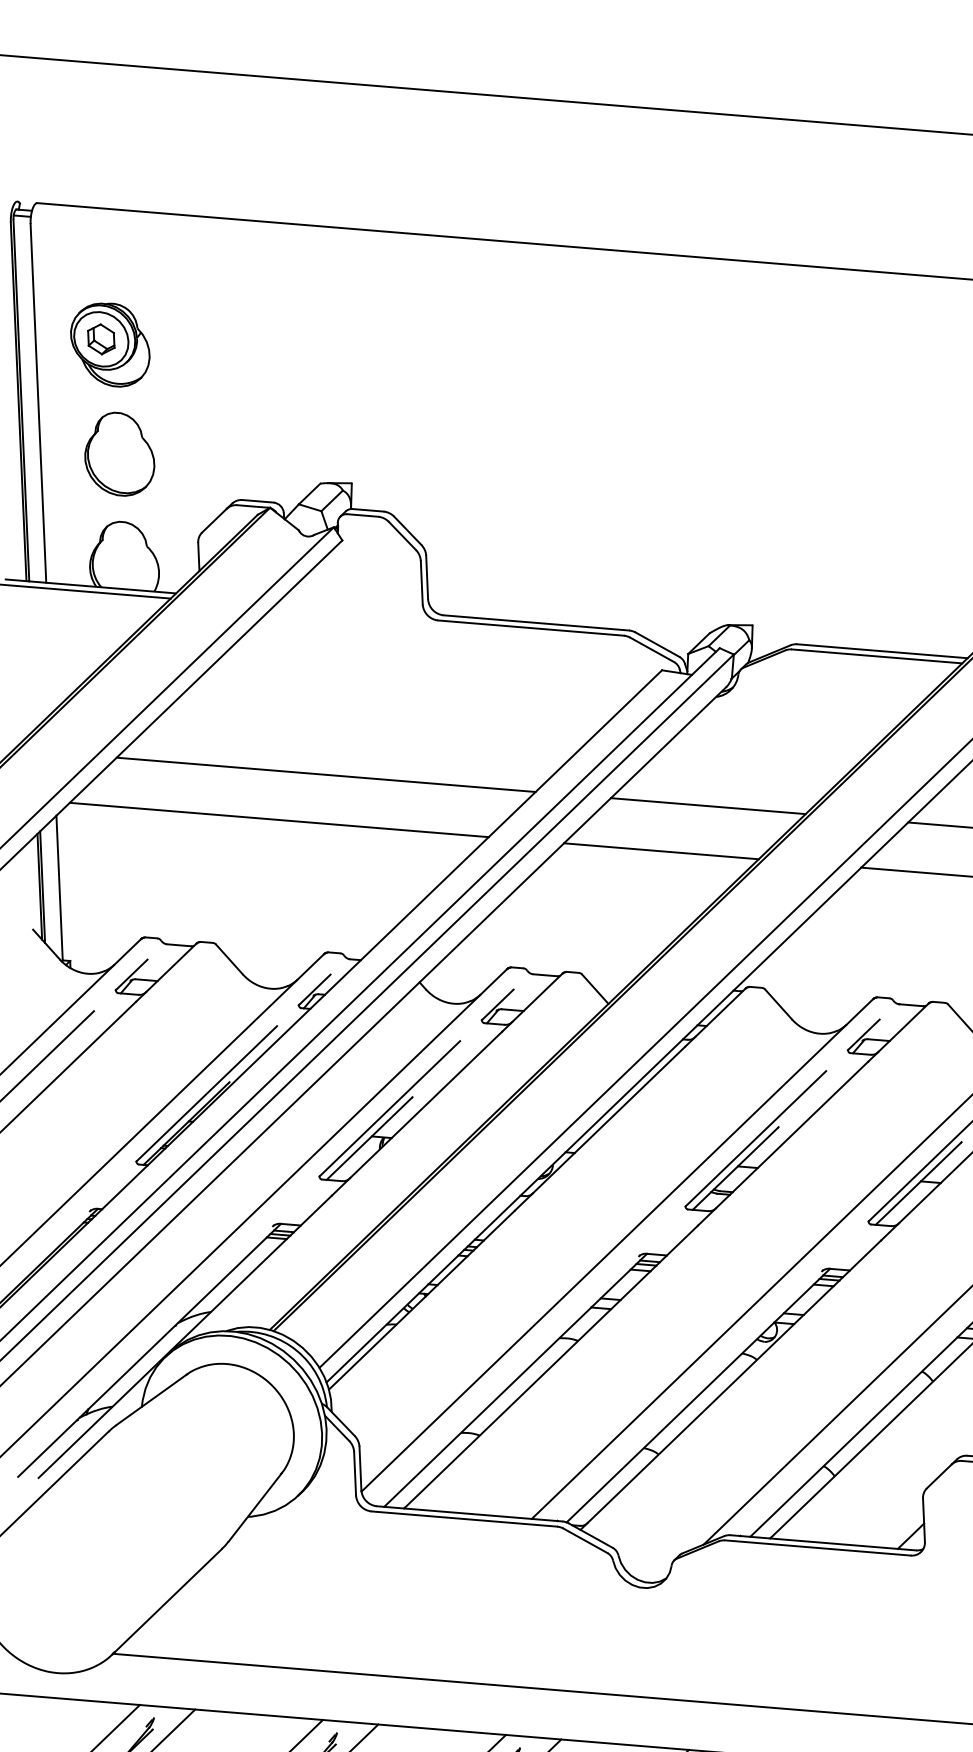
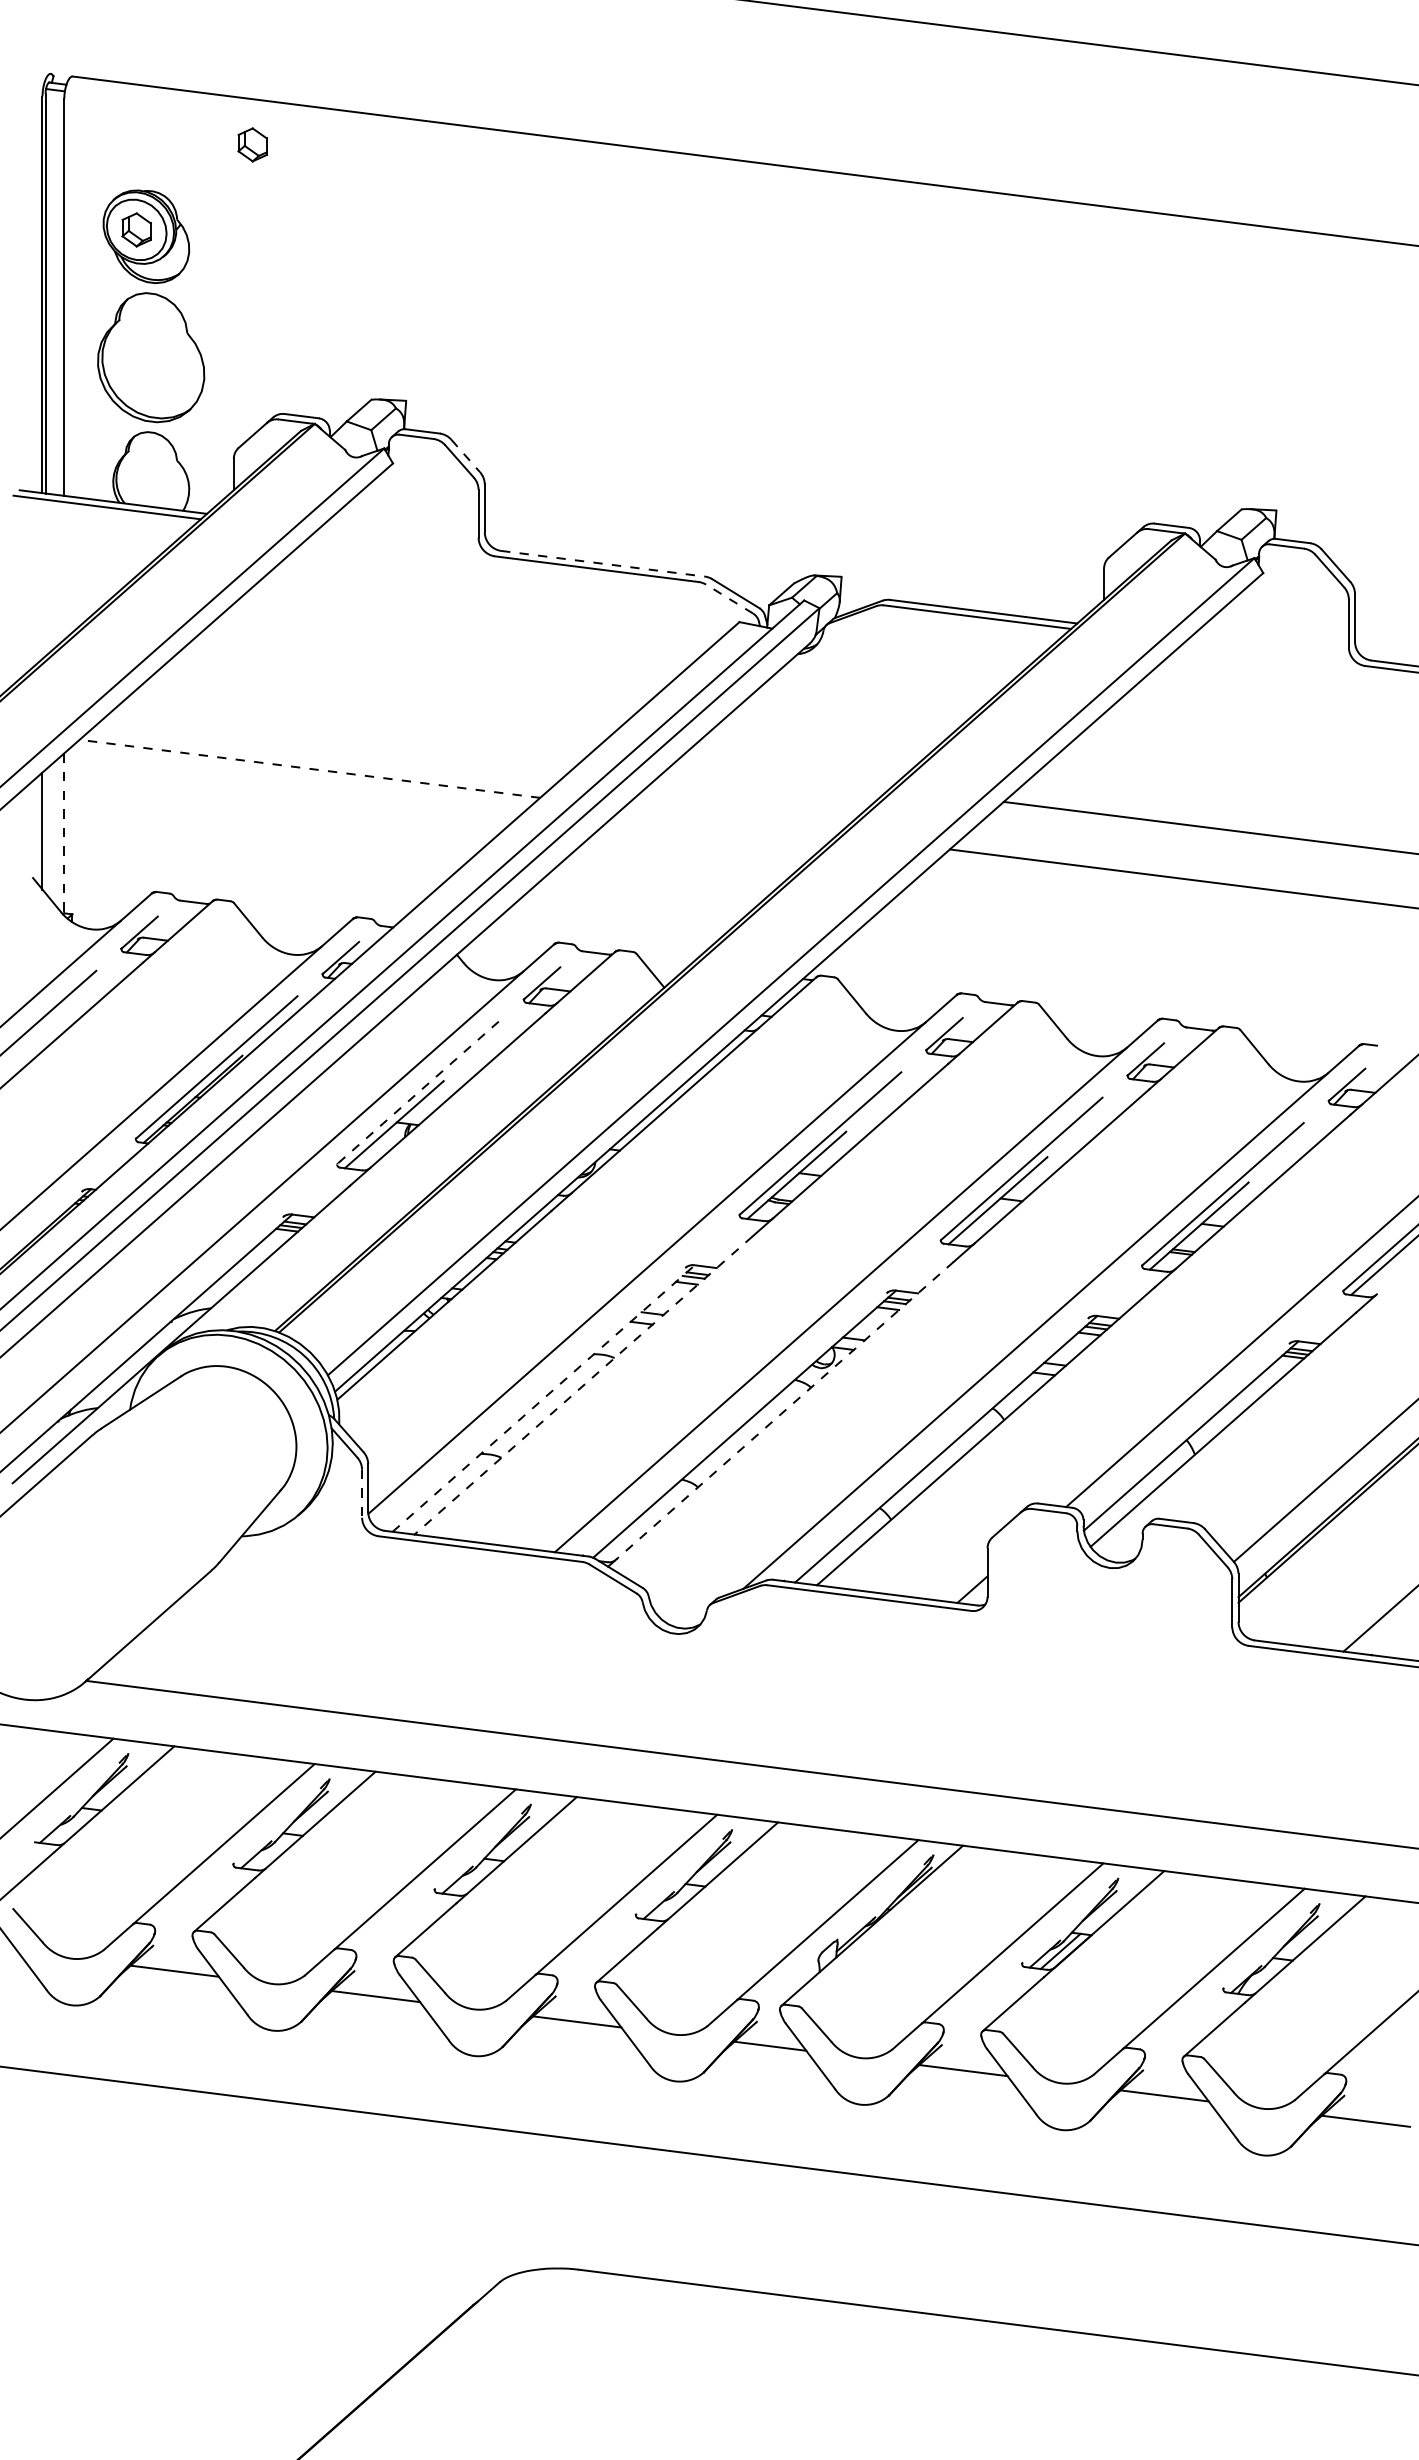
part: (202, 257) -> (252, 144), added
part: (119, 454) -> (151, 357), size x1.4
line: (407, 531) -> (465, 456), solid -> dashed
line: (536, 622) -> (603, 563), solid -> dashed
line: (652, 650) -> (729, 599), solid -> dashed
line: (325, 775) -> (363, 721), removed
line: (707, 805) -> (783, 773), removed
line: (278, 819) -> (309, 768), solid -> dashed
line: (661, 851) -> (730, 821), removed
line: (42, 887) -> (45, 831), removed
line: (59, 888) -> (64, 833), solid -> dashed
line: (389, 1108) -> (417, 1092), solid -> dashed
line: (551, 1366) -> (583, 1385), solid -> dashed
line: (516, 1380) -> (544, 1398), solid -> dashed
line: (734, 1381) -> (785, 1410), solid -> dashed
line: (355, 1474) -> (362, 1494), solid -> dashed

